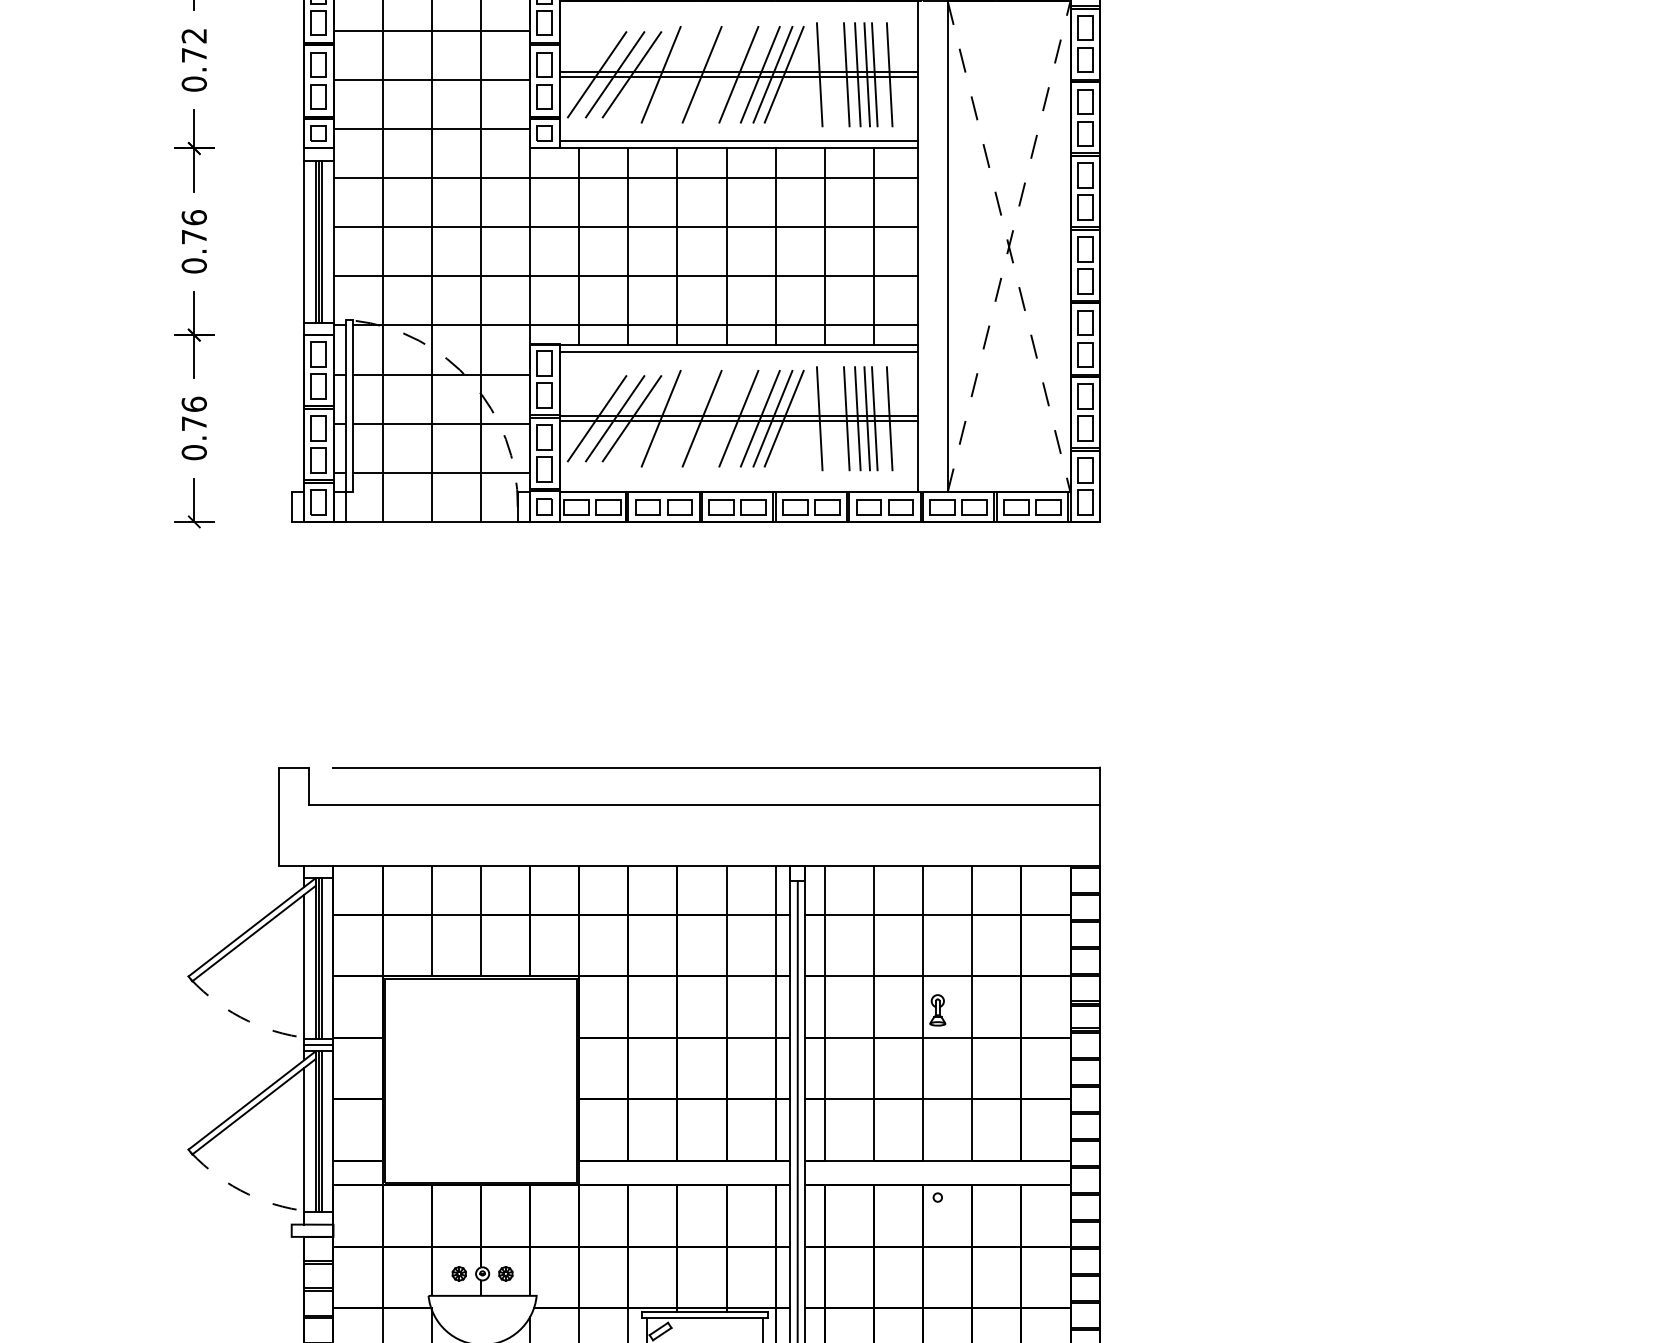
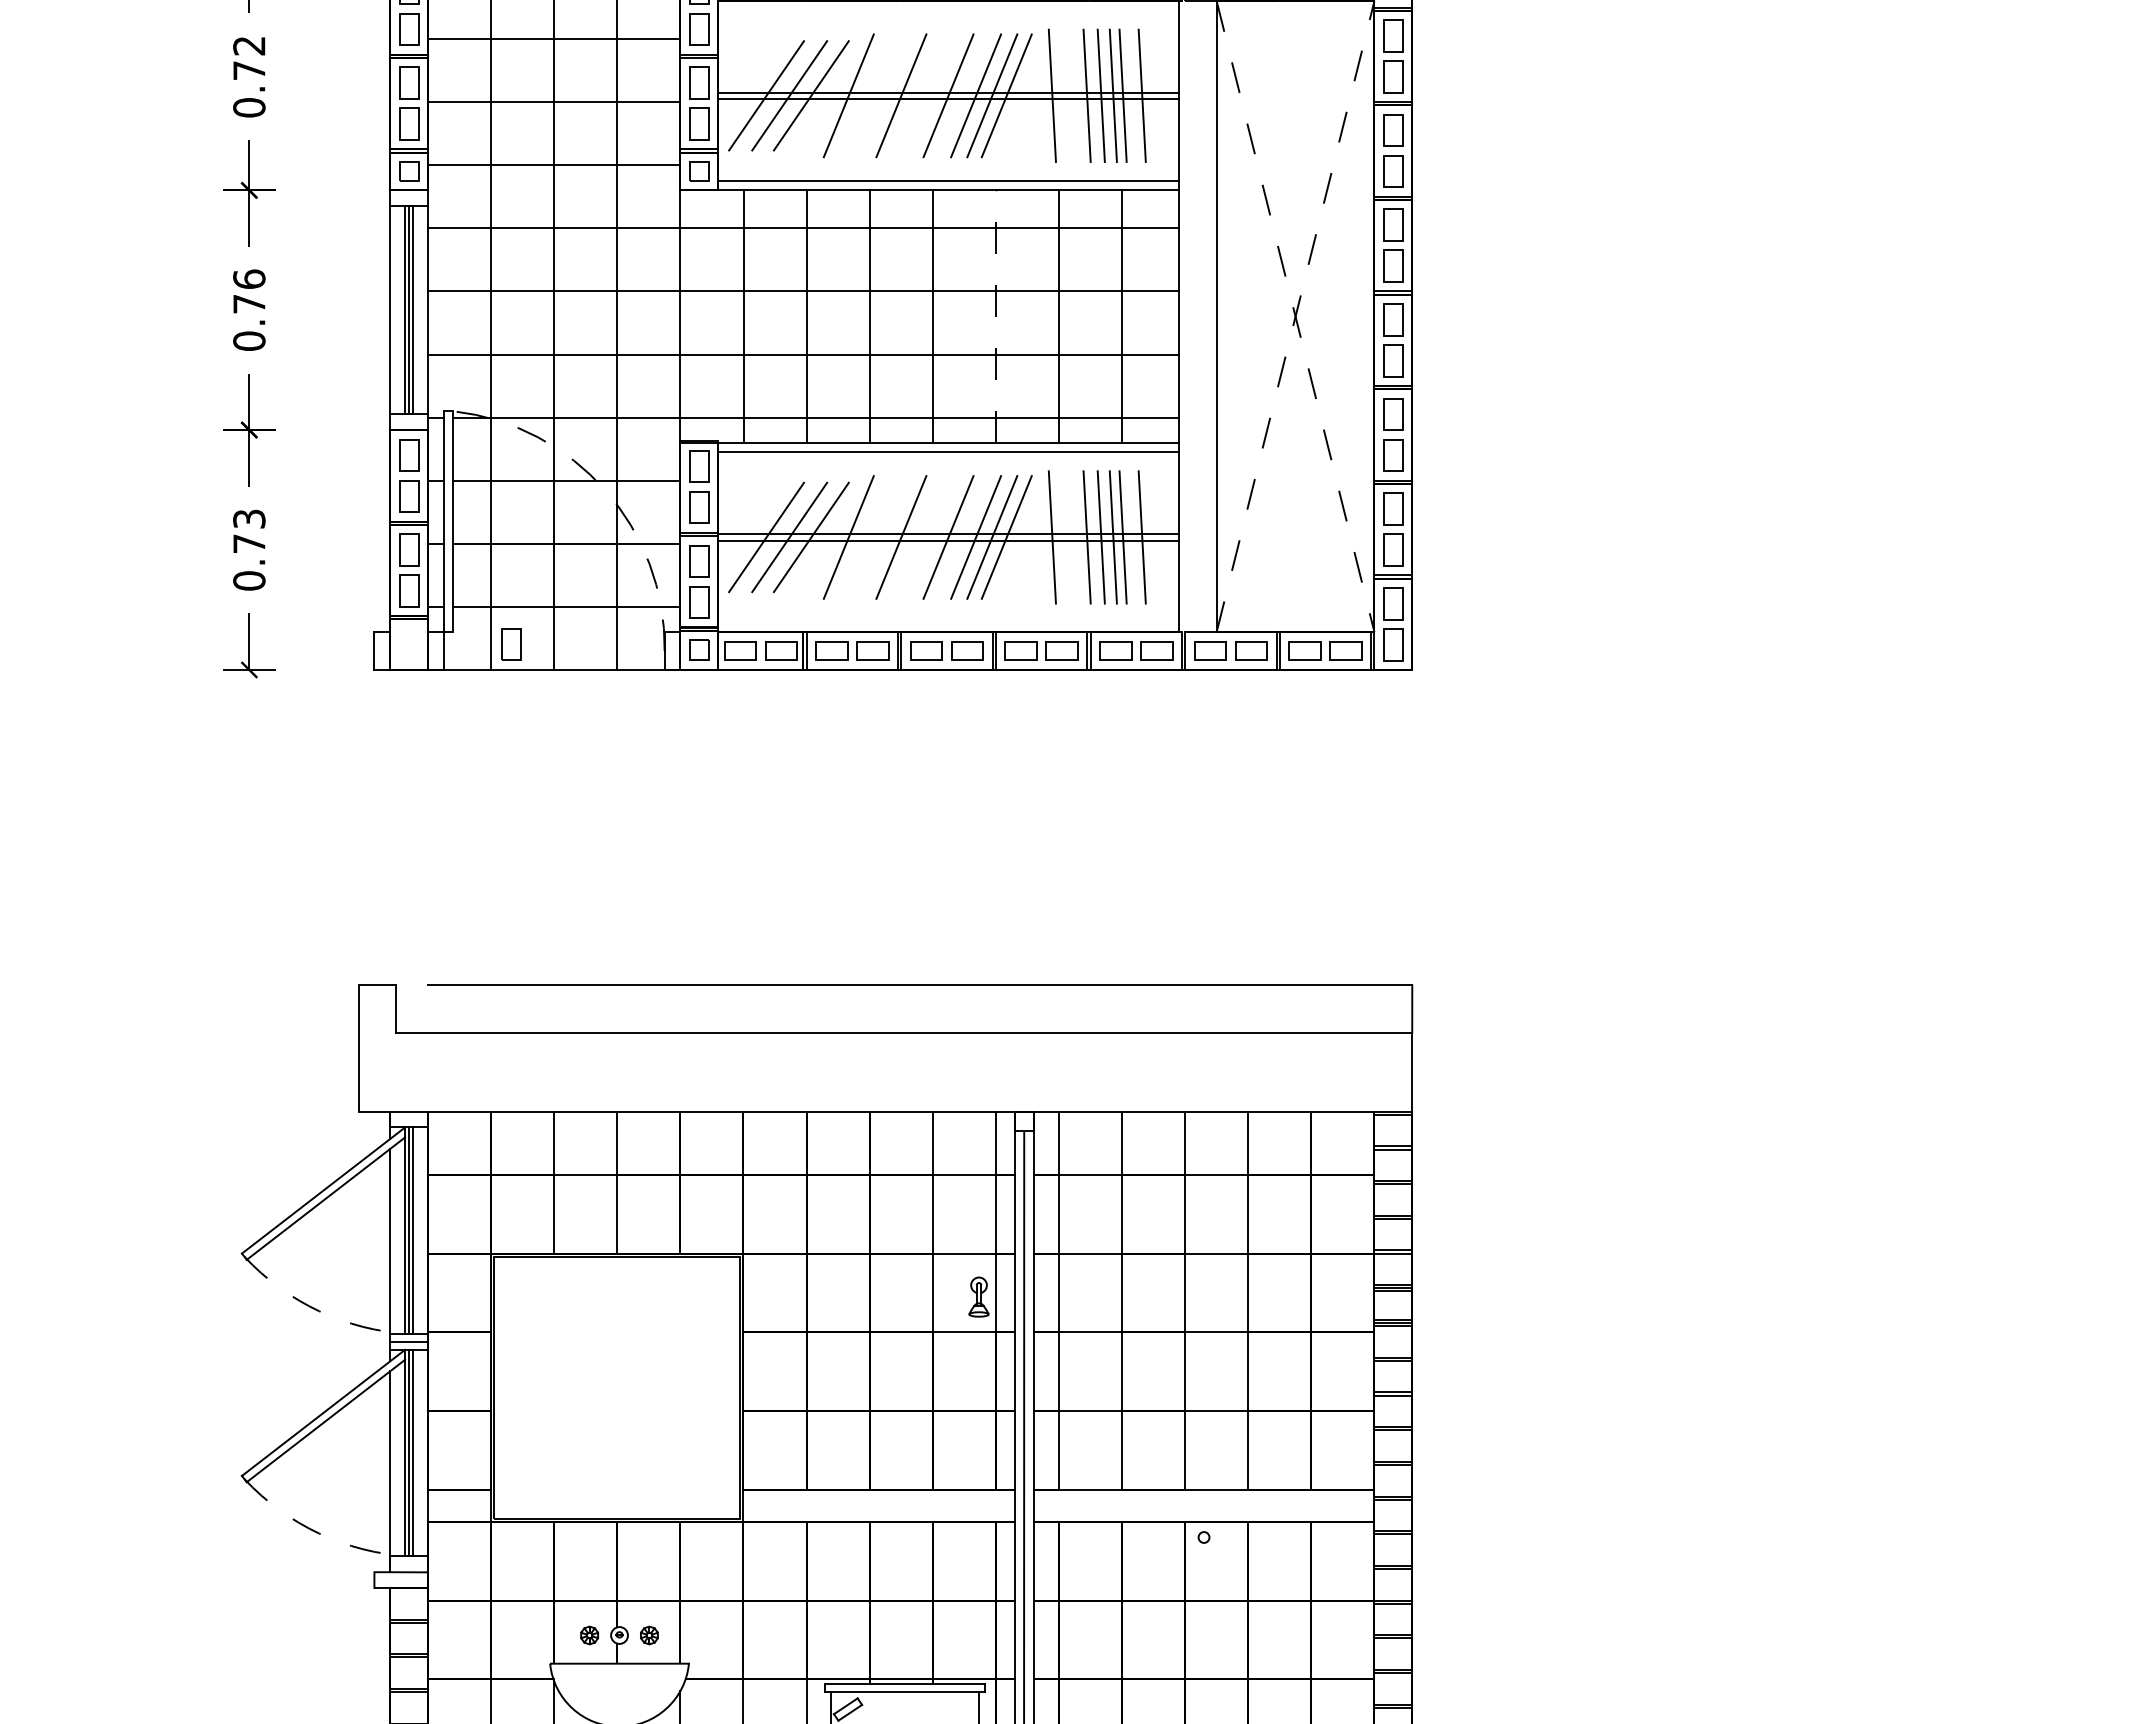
line: (775, 246) -> (995, 316), solid -> dashed
text: (194, 403) -> (249, 518), 0.76 -> 0.73
part: (319, 502) -> (511, 644), moved
part: (937, 1009) -> (978, 1296), moved

